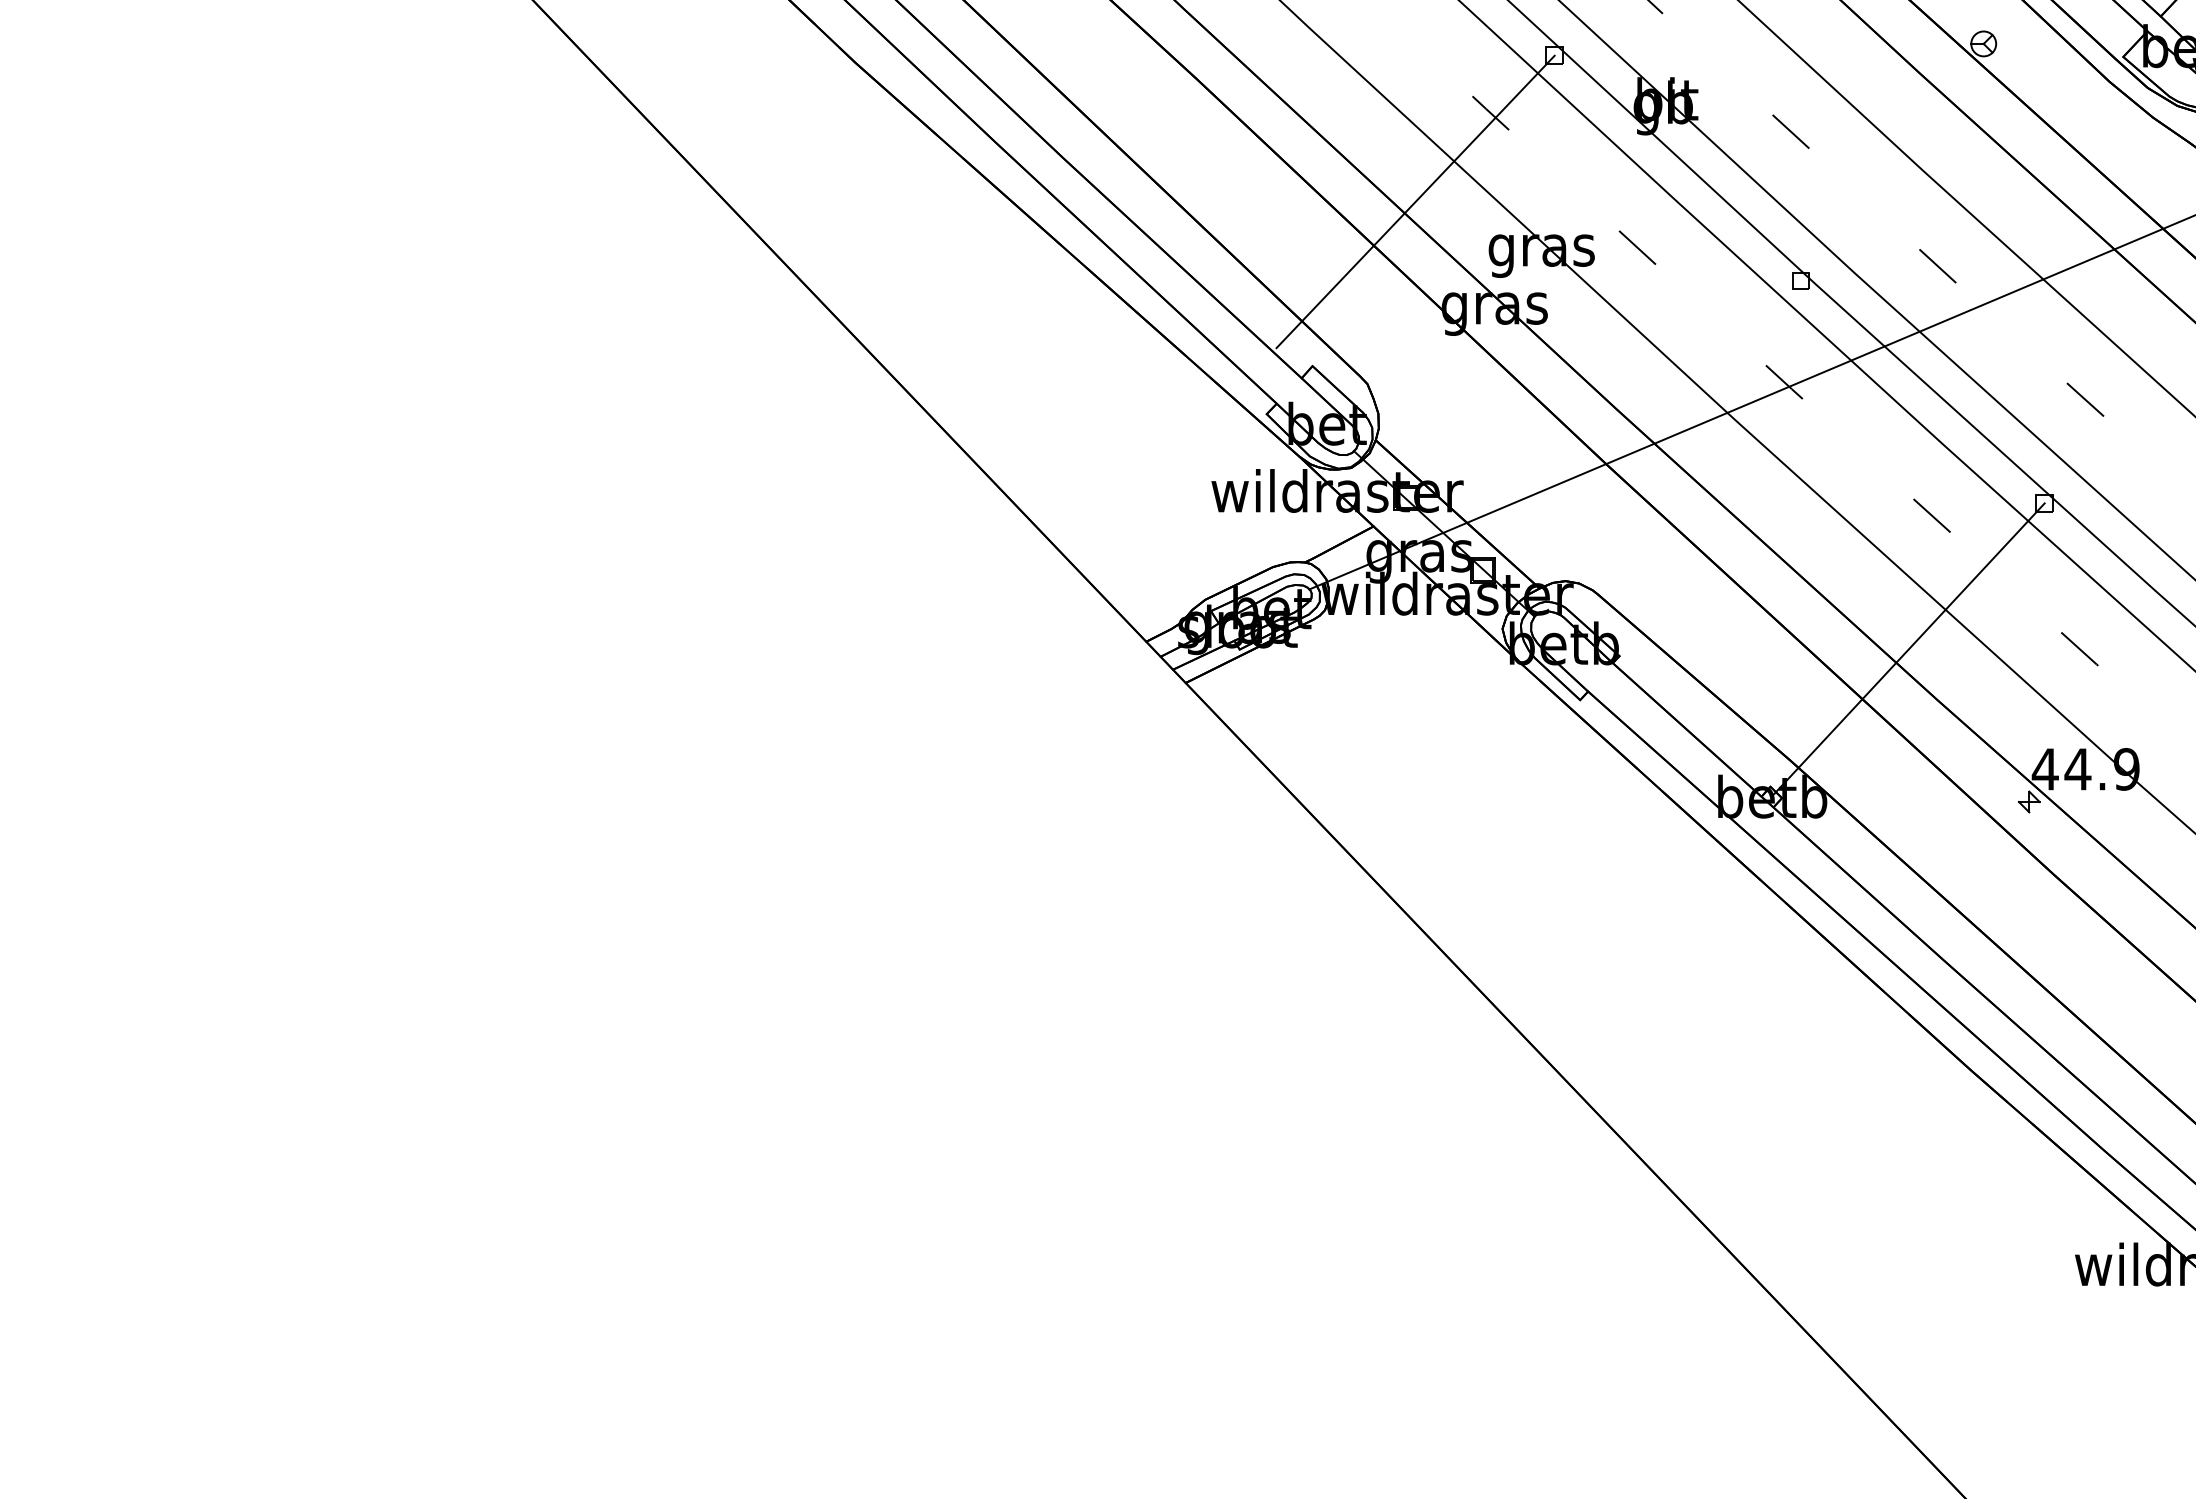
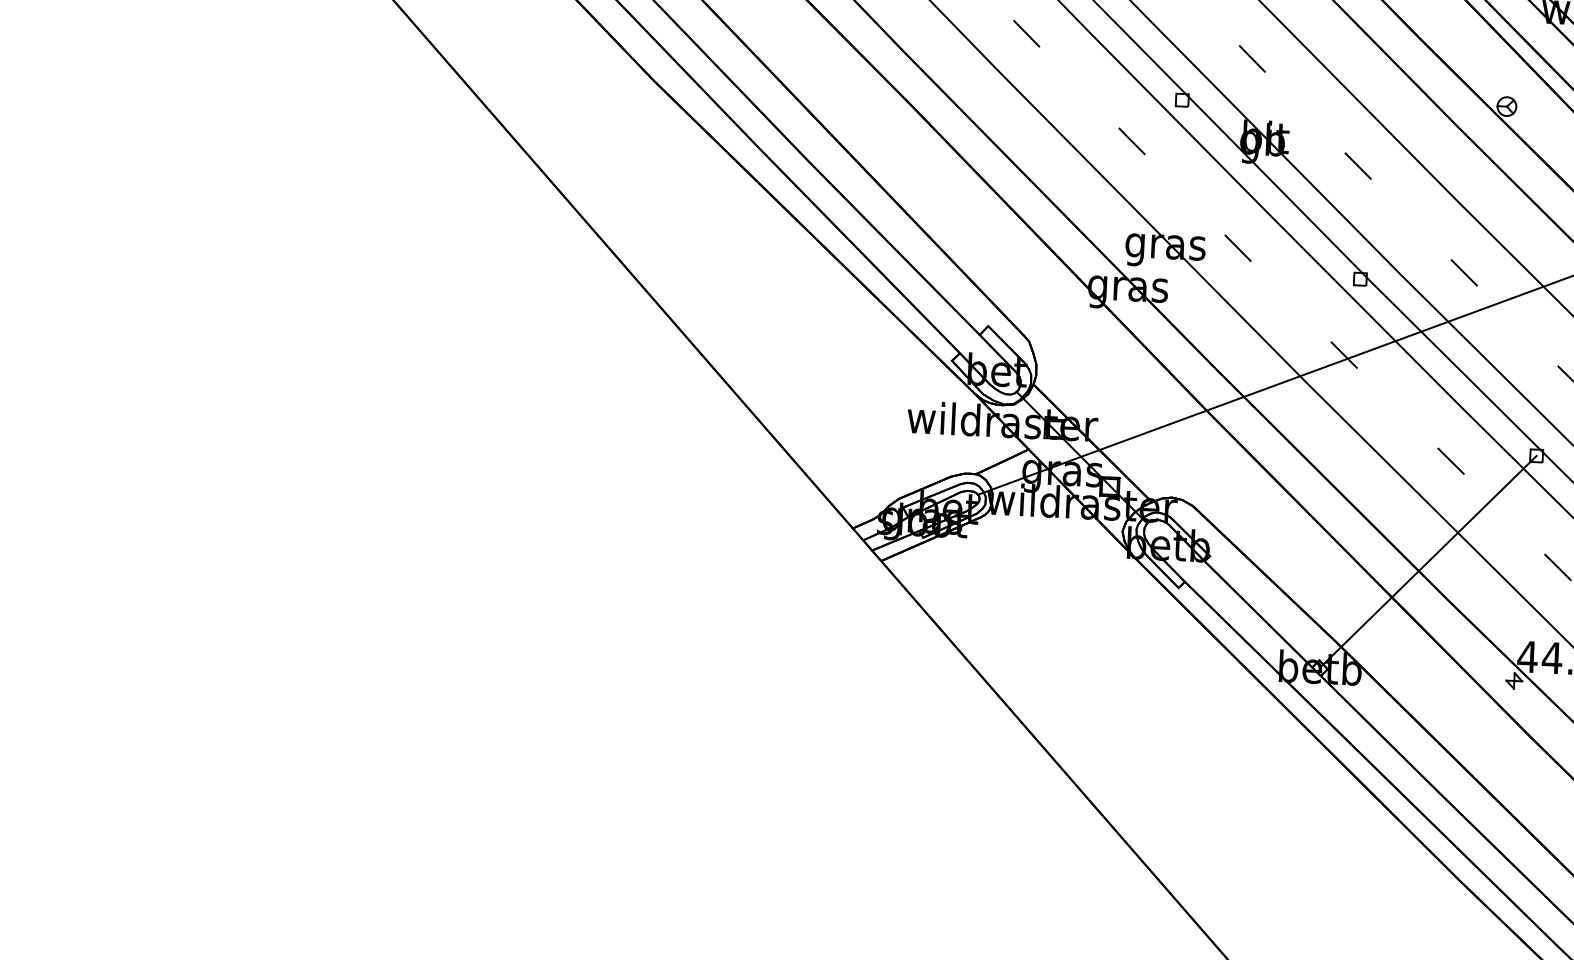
line: (1415, 201) -> (1071, 205), removed

